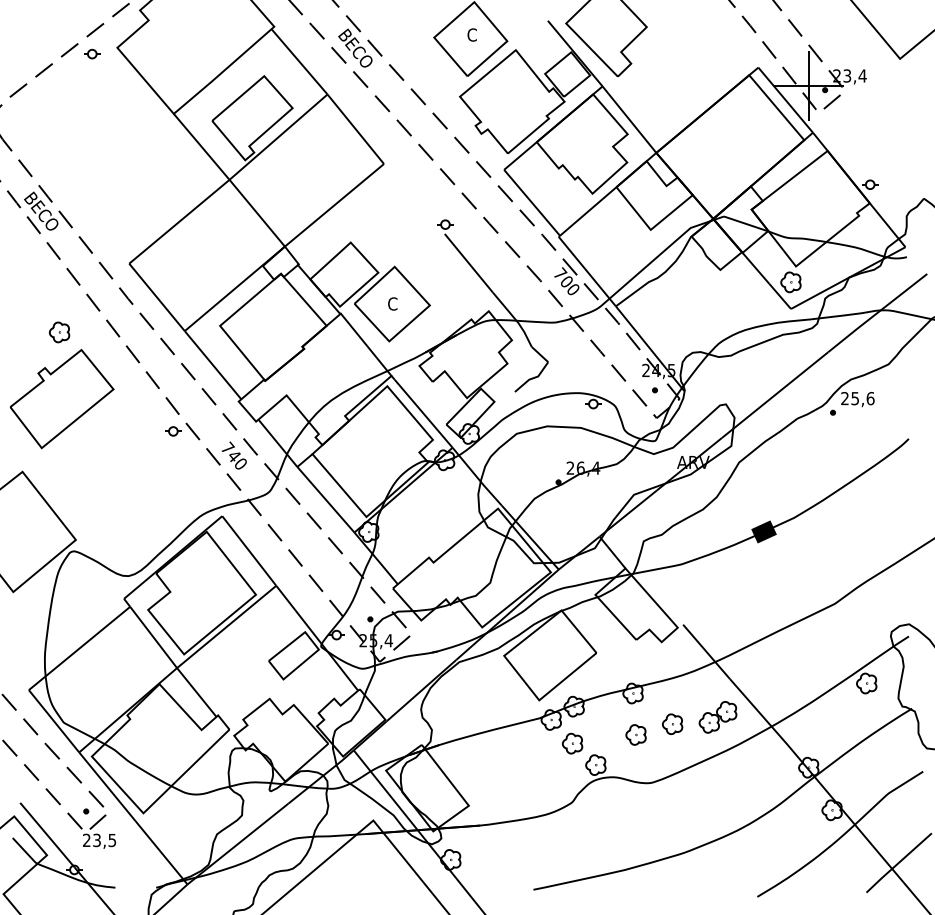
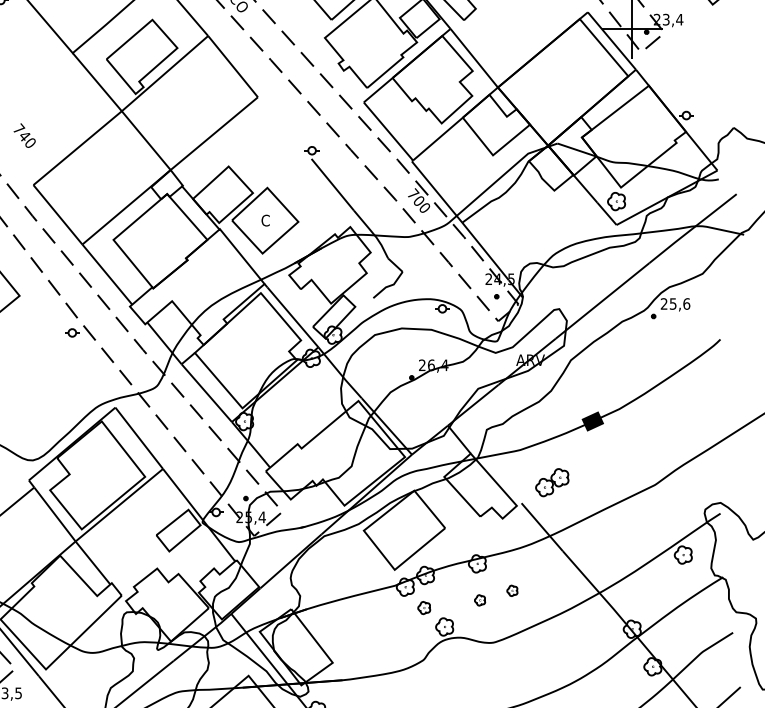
text: (233, 455) -> (24, 135), moved
part: (717, 717) -> (551, 482), moved
part: (672, 723) -> (512, 590), size x0.6
part: (635, 734) -> (479, 599), size x0.6
part: (572, 743) -> (424, 607), size x0.7

